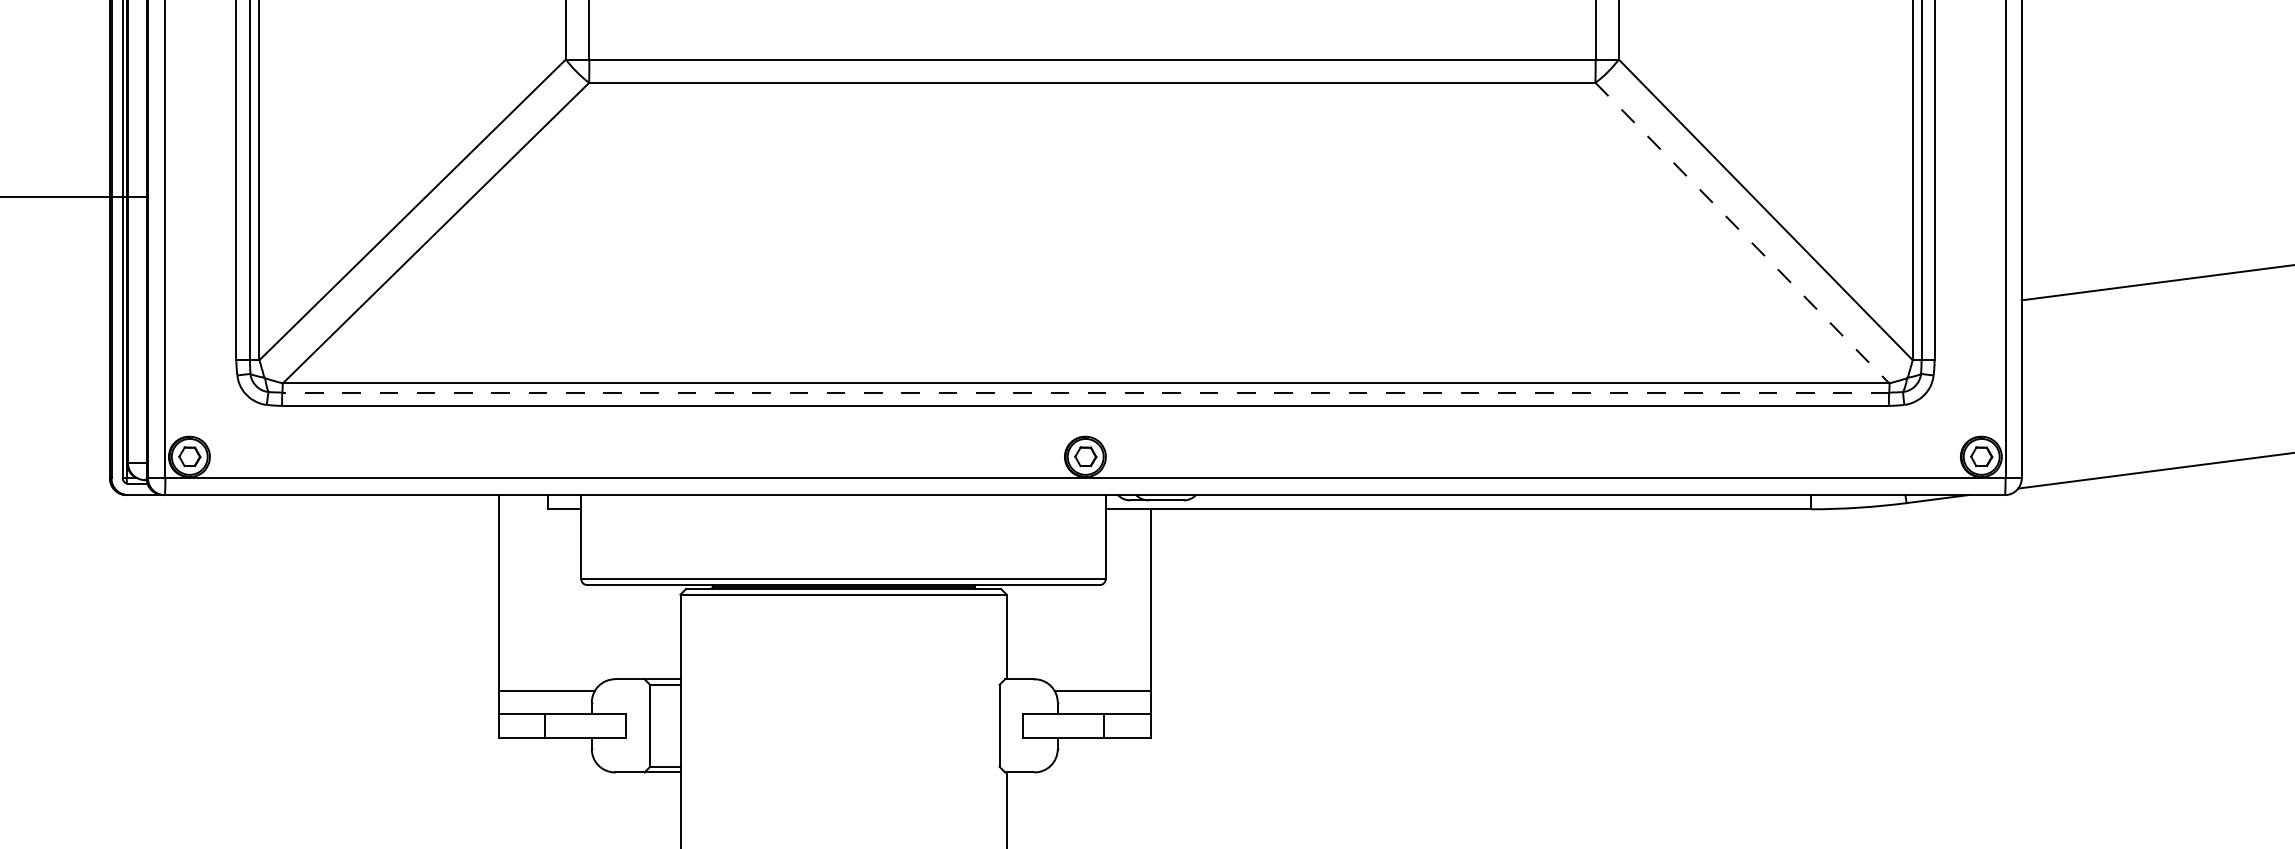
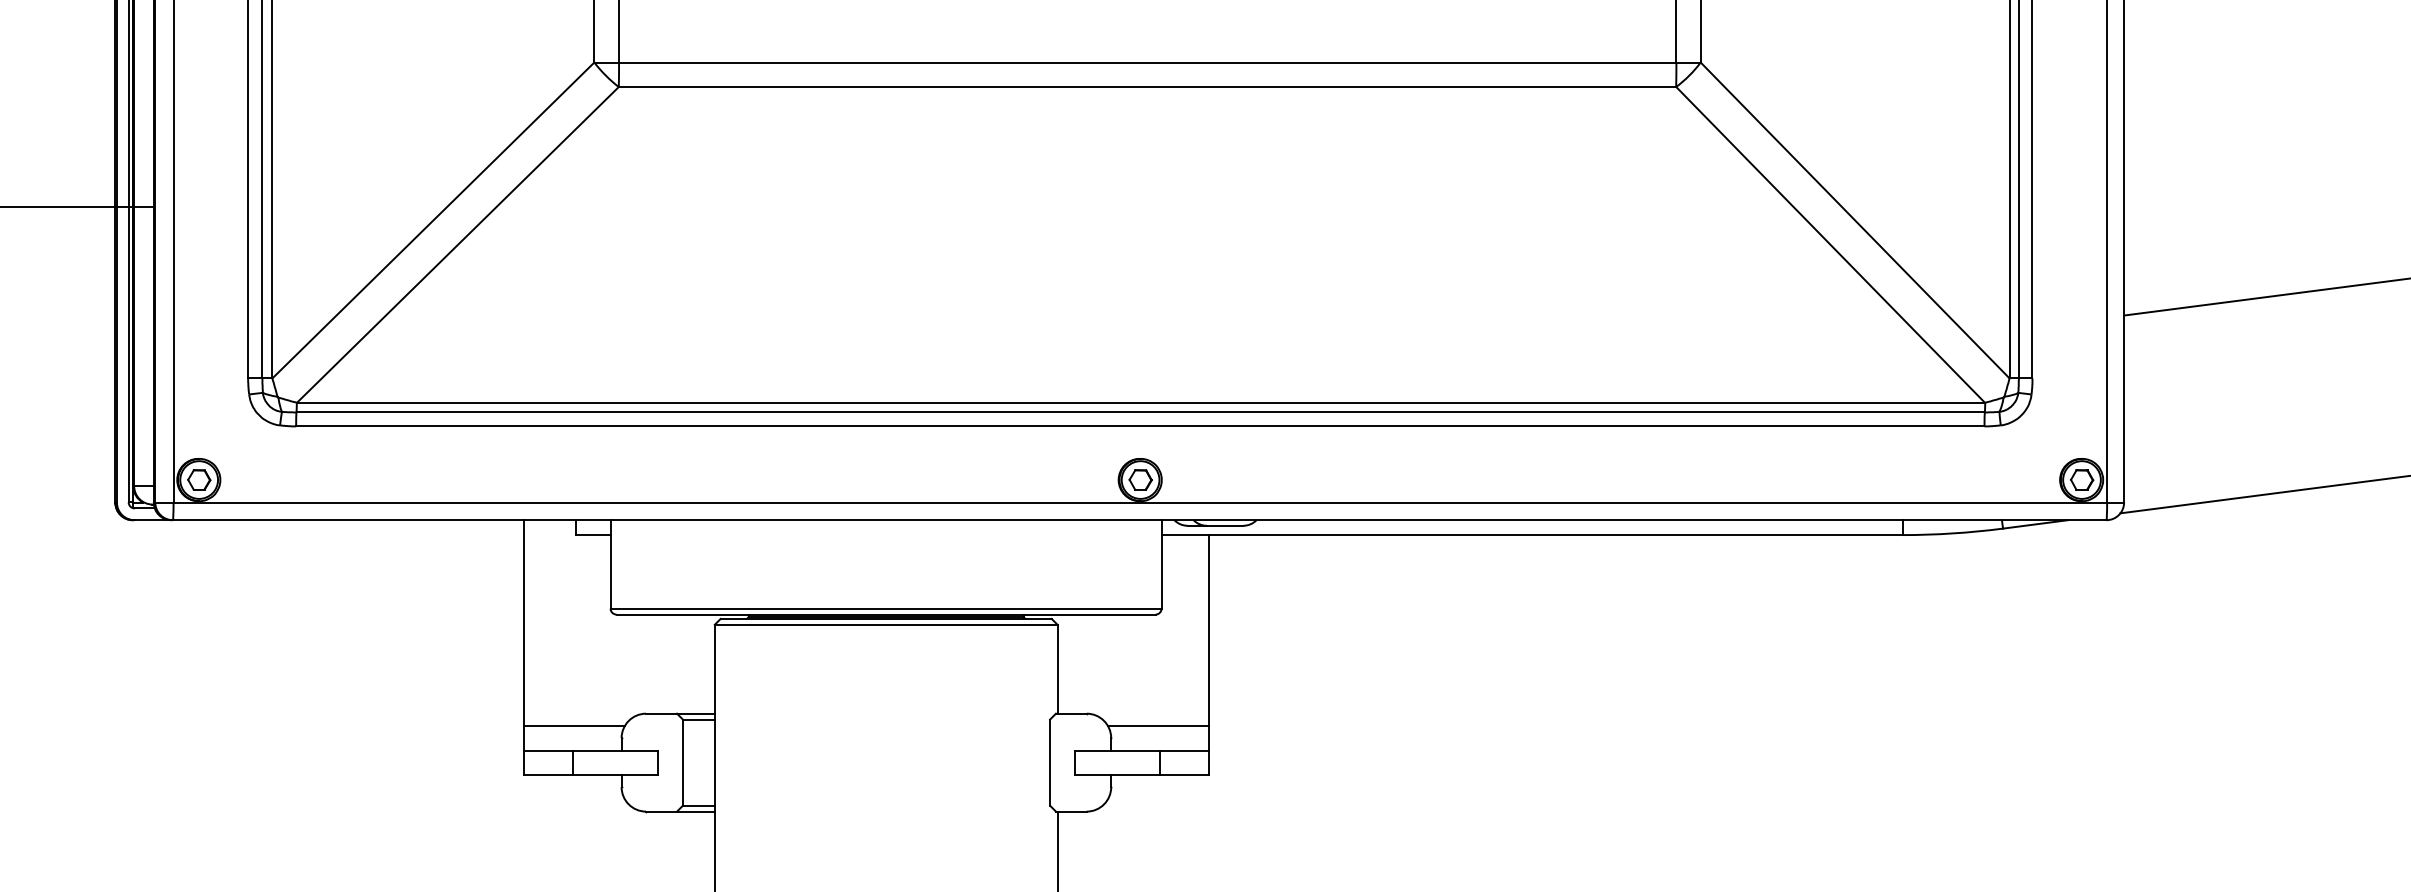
line: (1742, 232) -> (1830, 244), dashed -> solid
line: (1085, 392) -> (1140, 412), dashed -> solid

